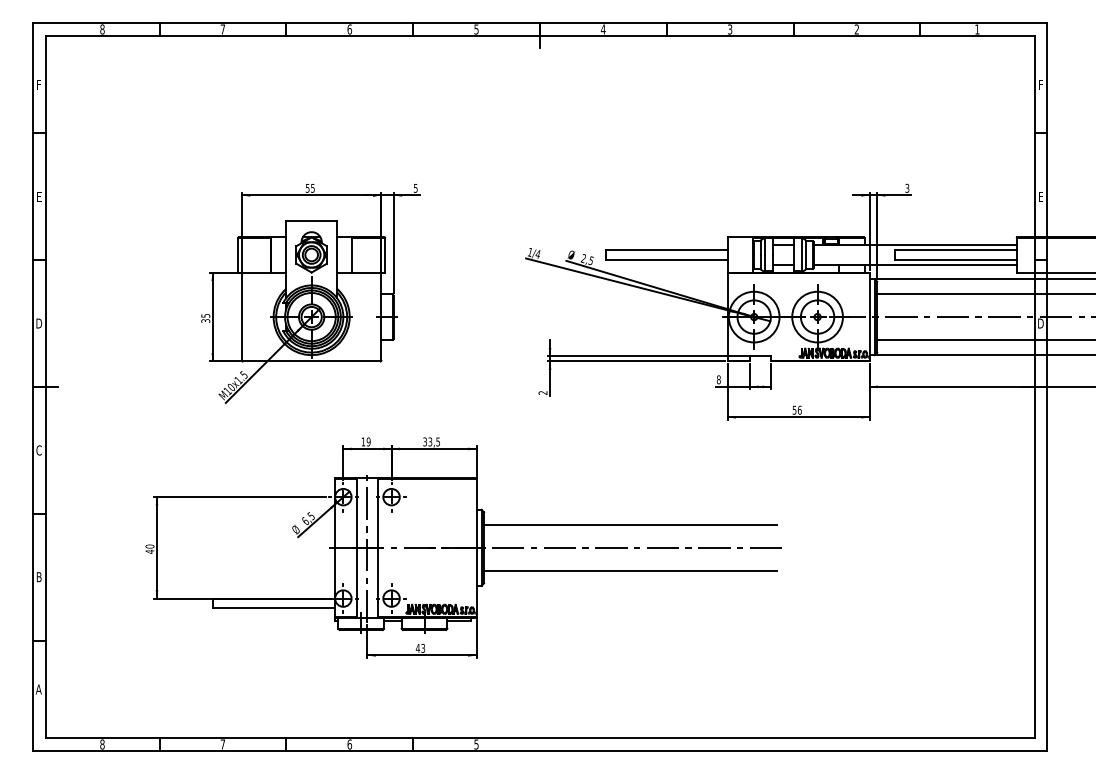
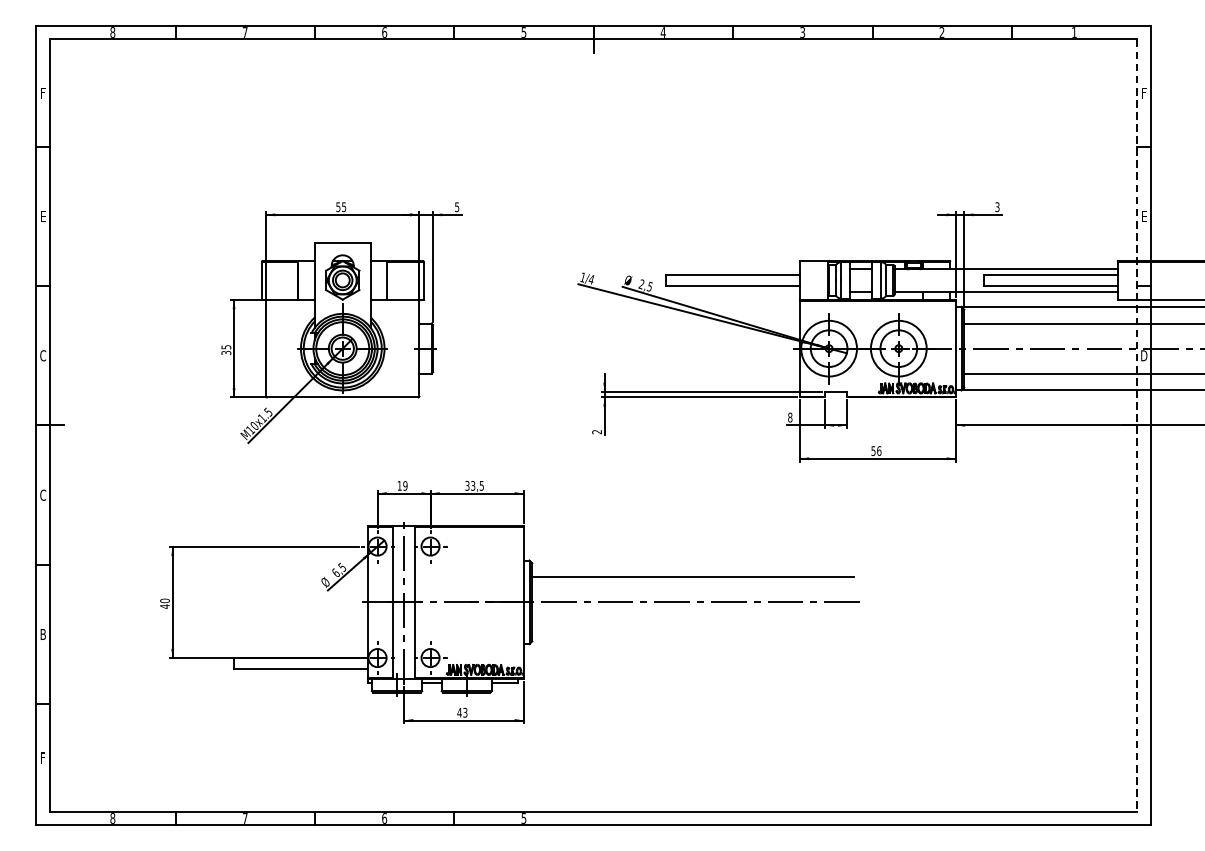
text: (39, 323) -> (43, 355), D -> C
line: (1034, 387) -> (1137, 426), solid -> dashed
line: (630, 570) -> (693, 627), removed
text: (38, 689) -> (42, 757), A -> F

